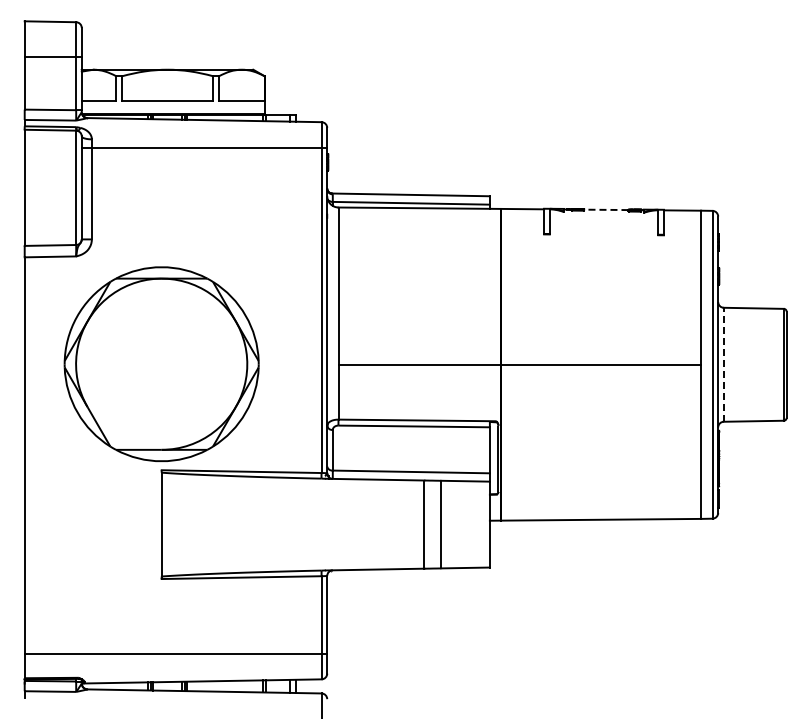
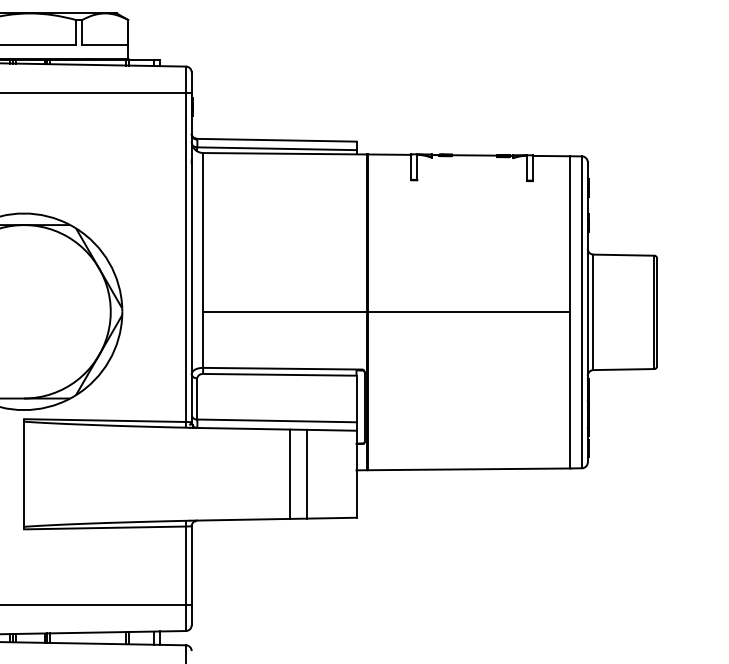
line: (605, 209) -> (473, 155), dashed -> solid
line: (723, 364) -> (593, 312), dashed -> solid

